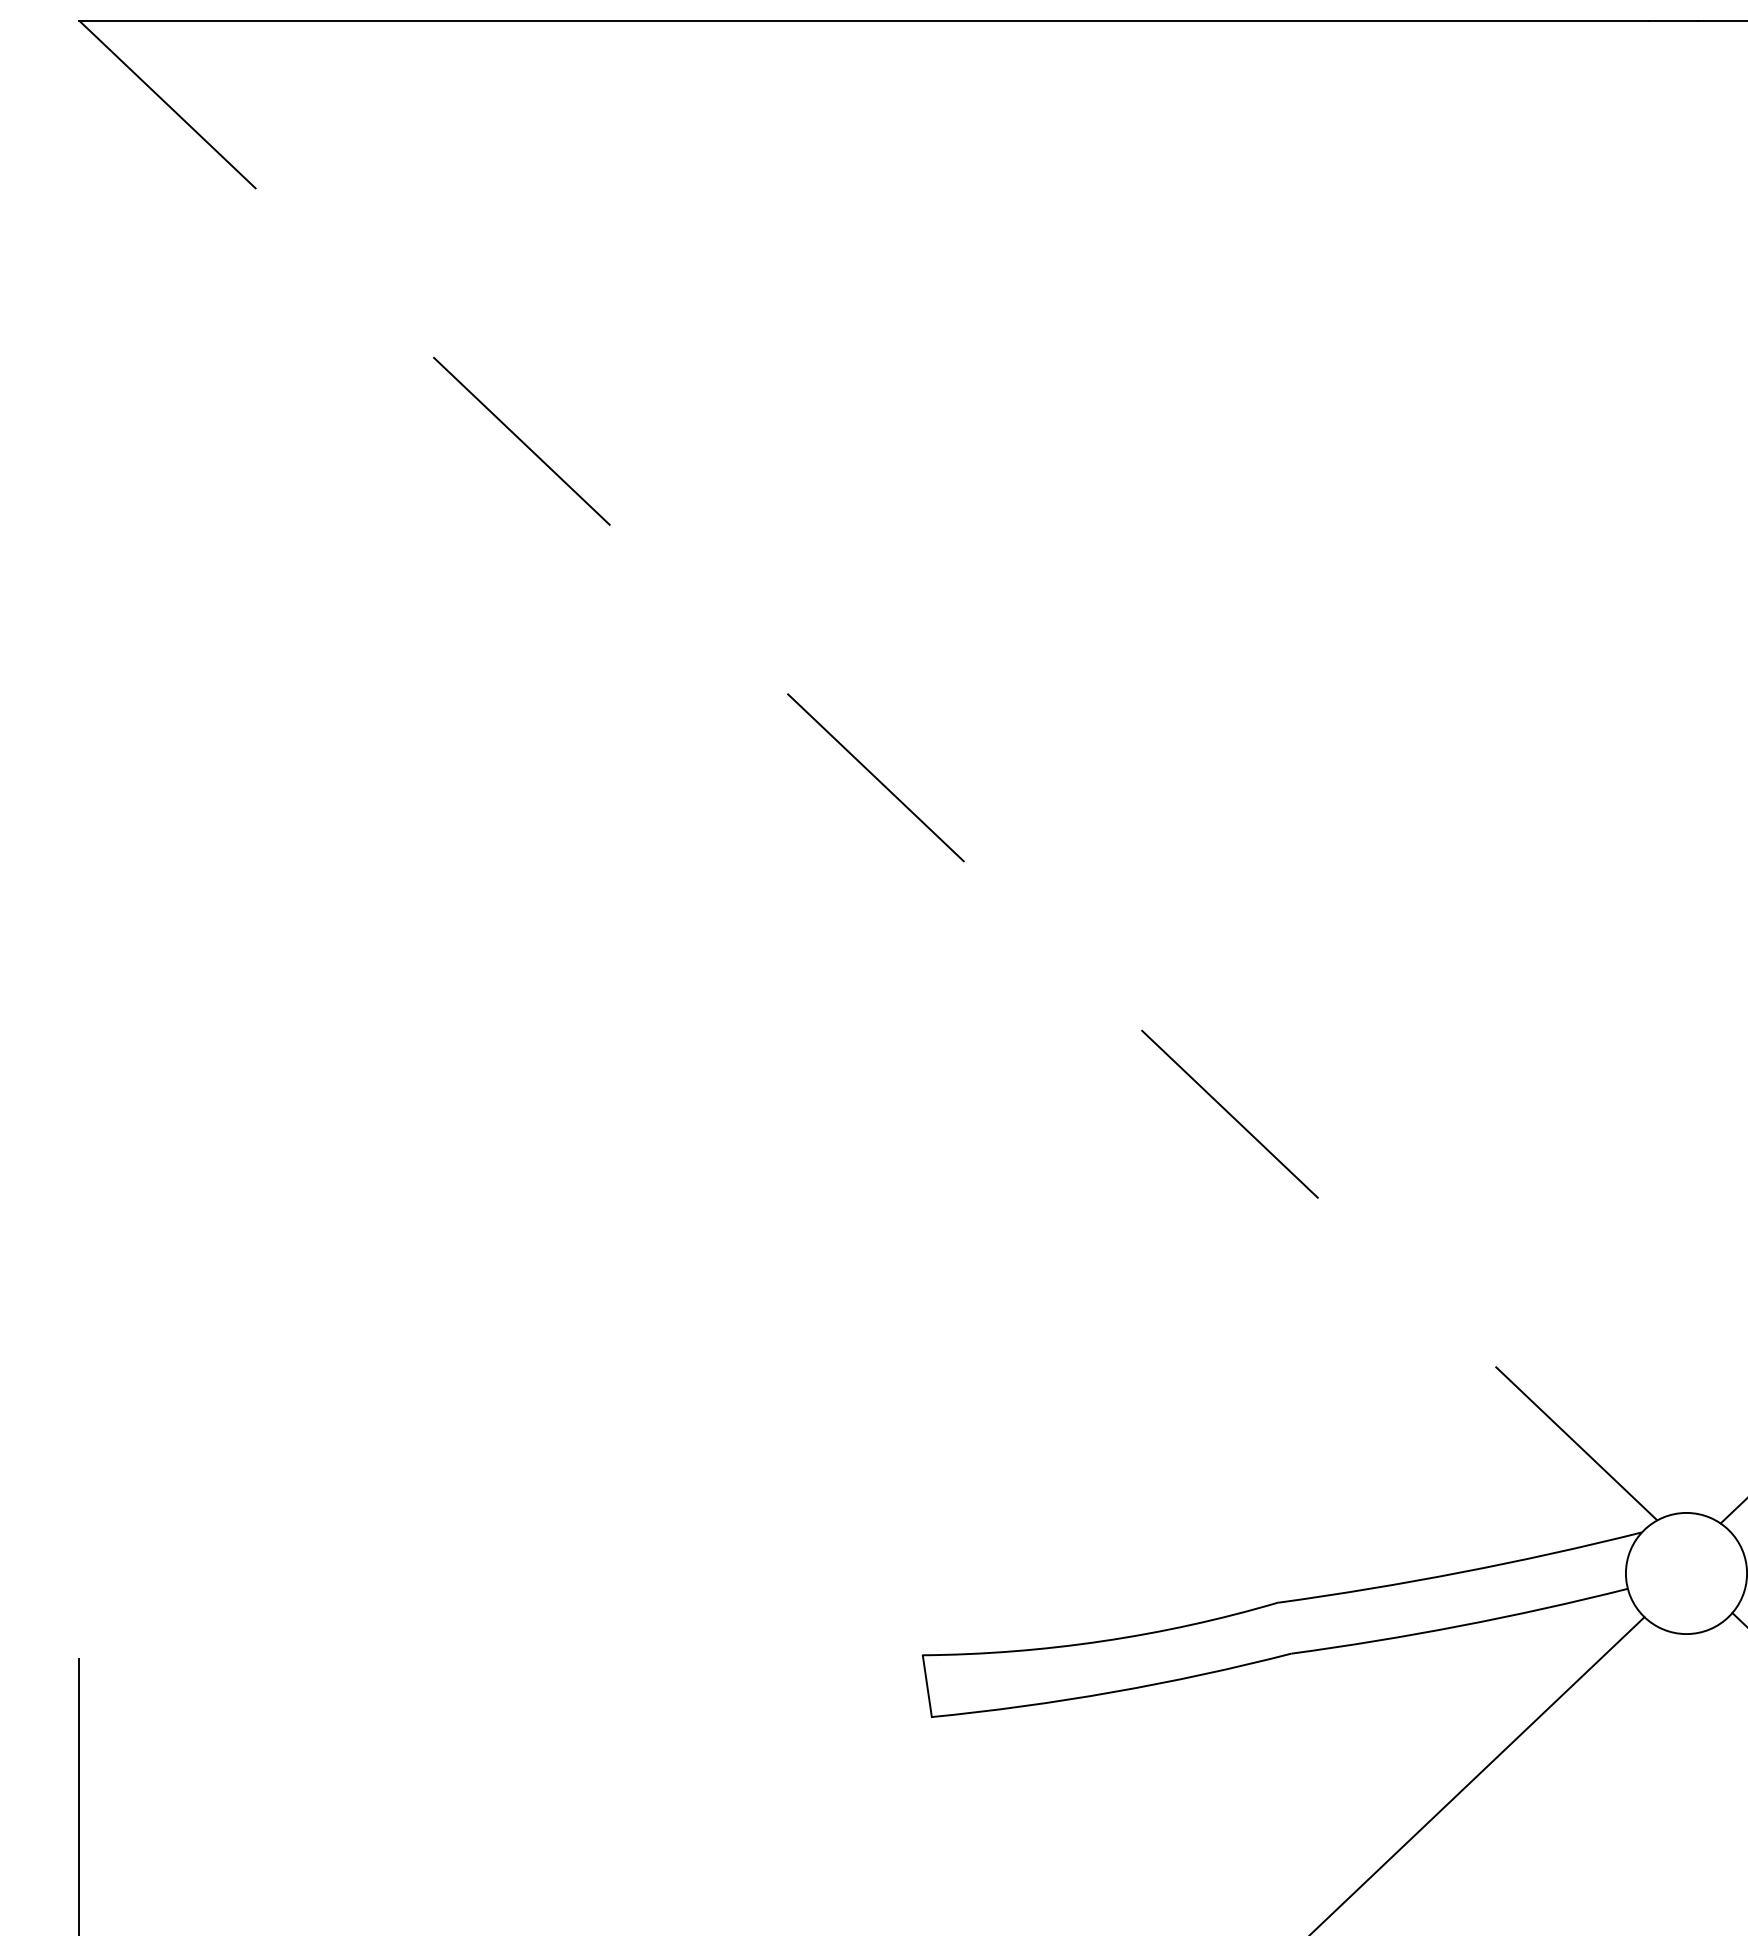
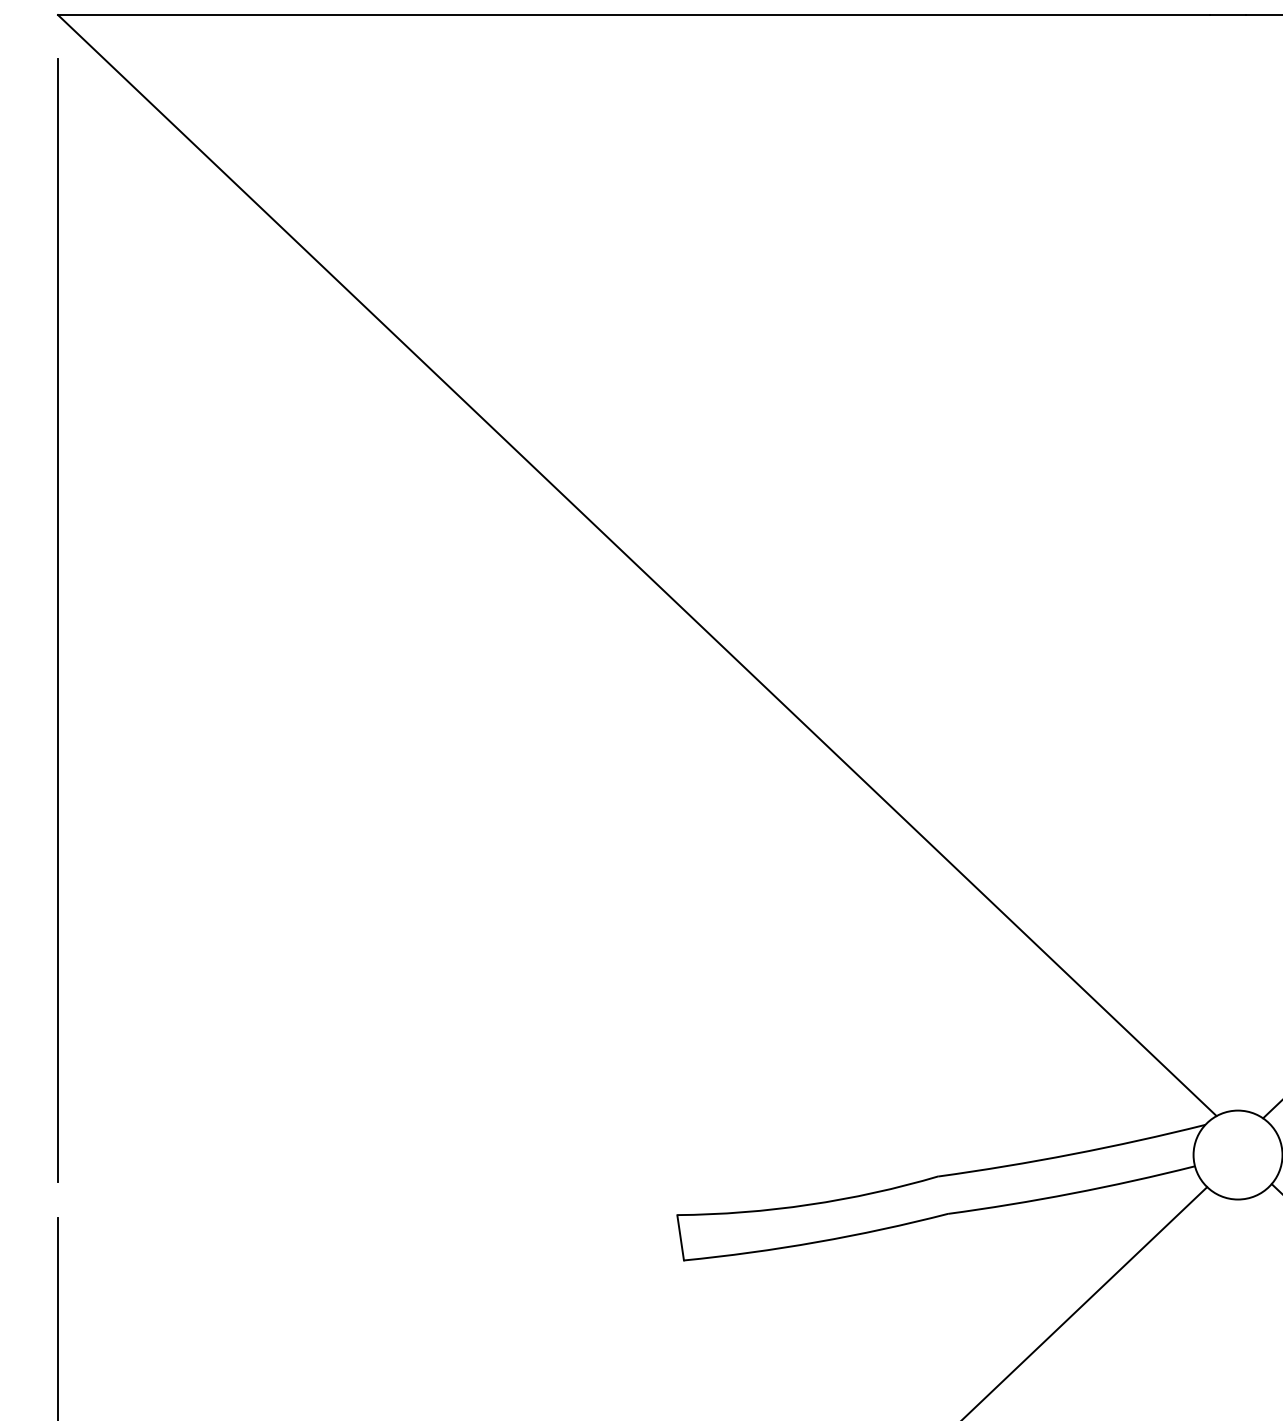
line: (868, 770) -> (637, 565), dashed -> solid
line: (79, 845) -> (58, 620), added

